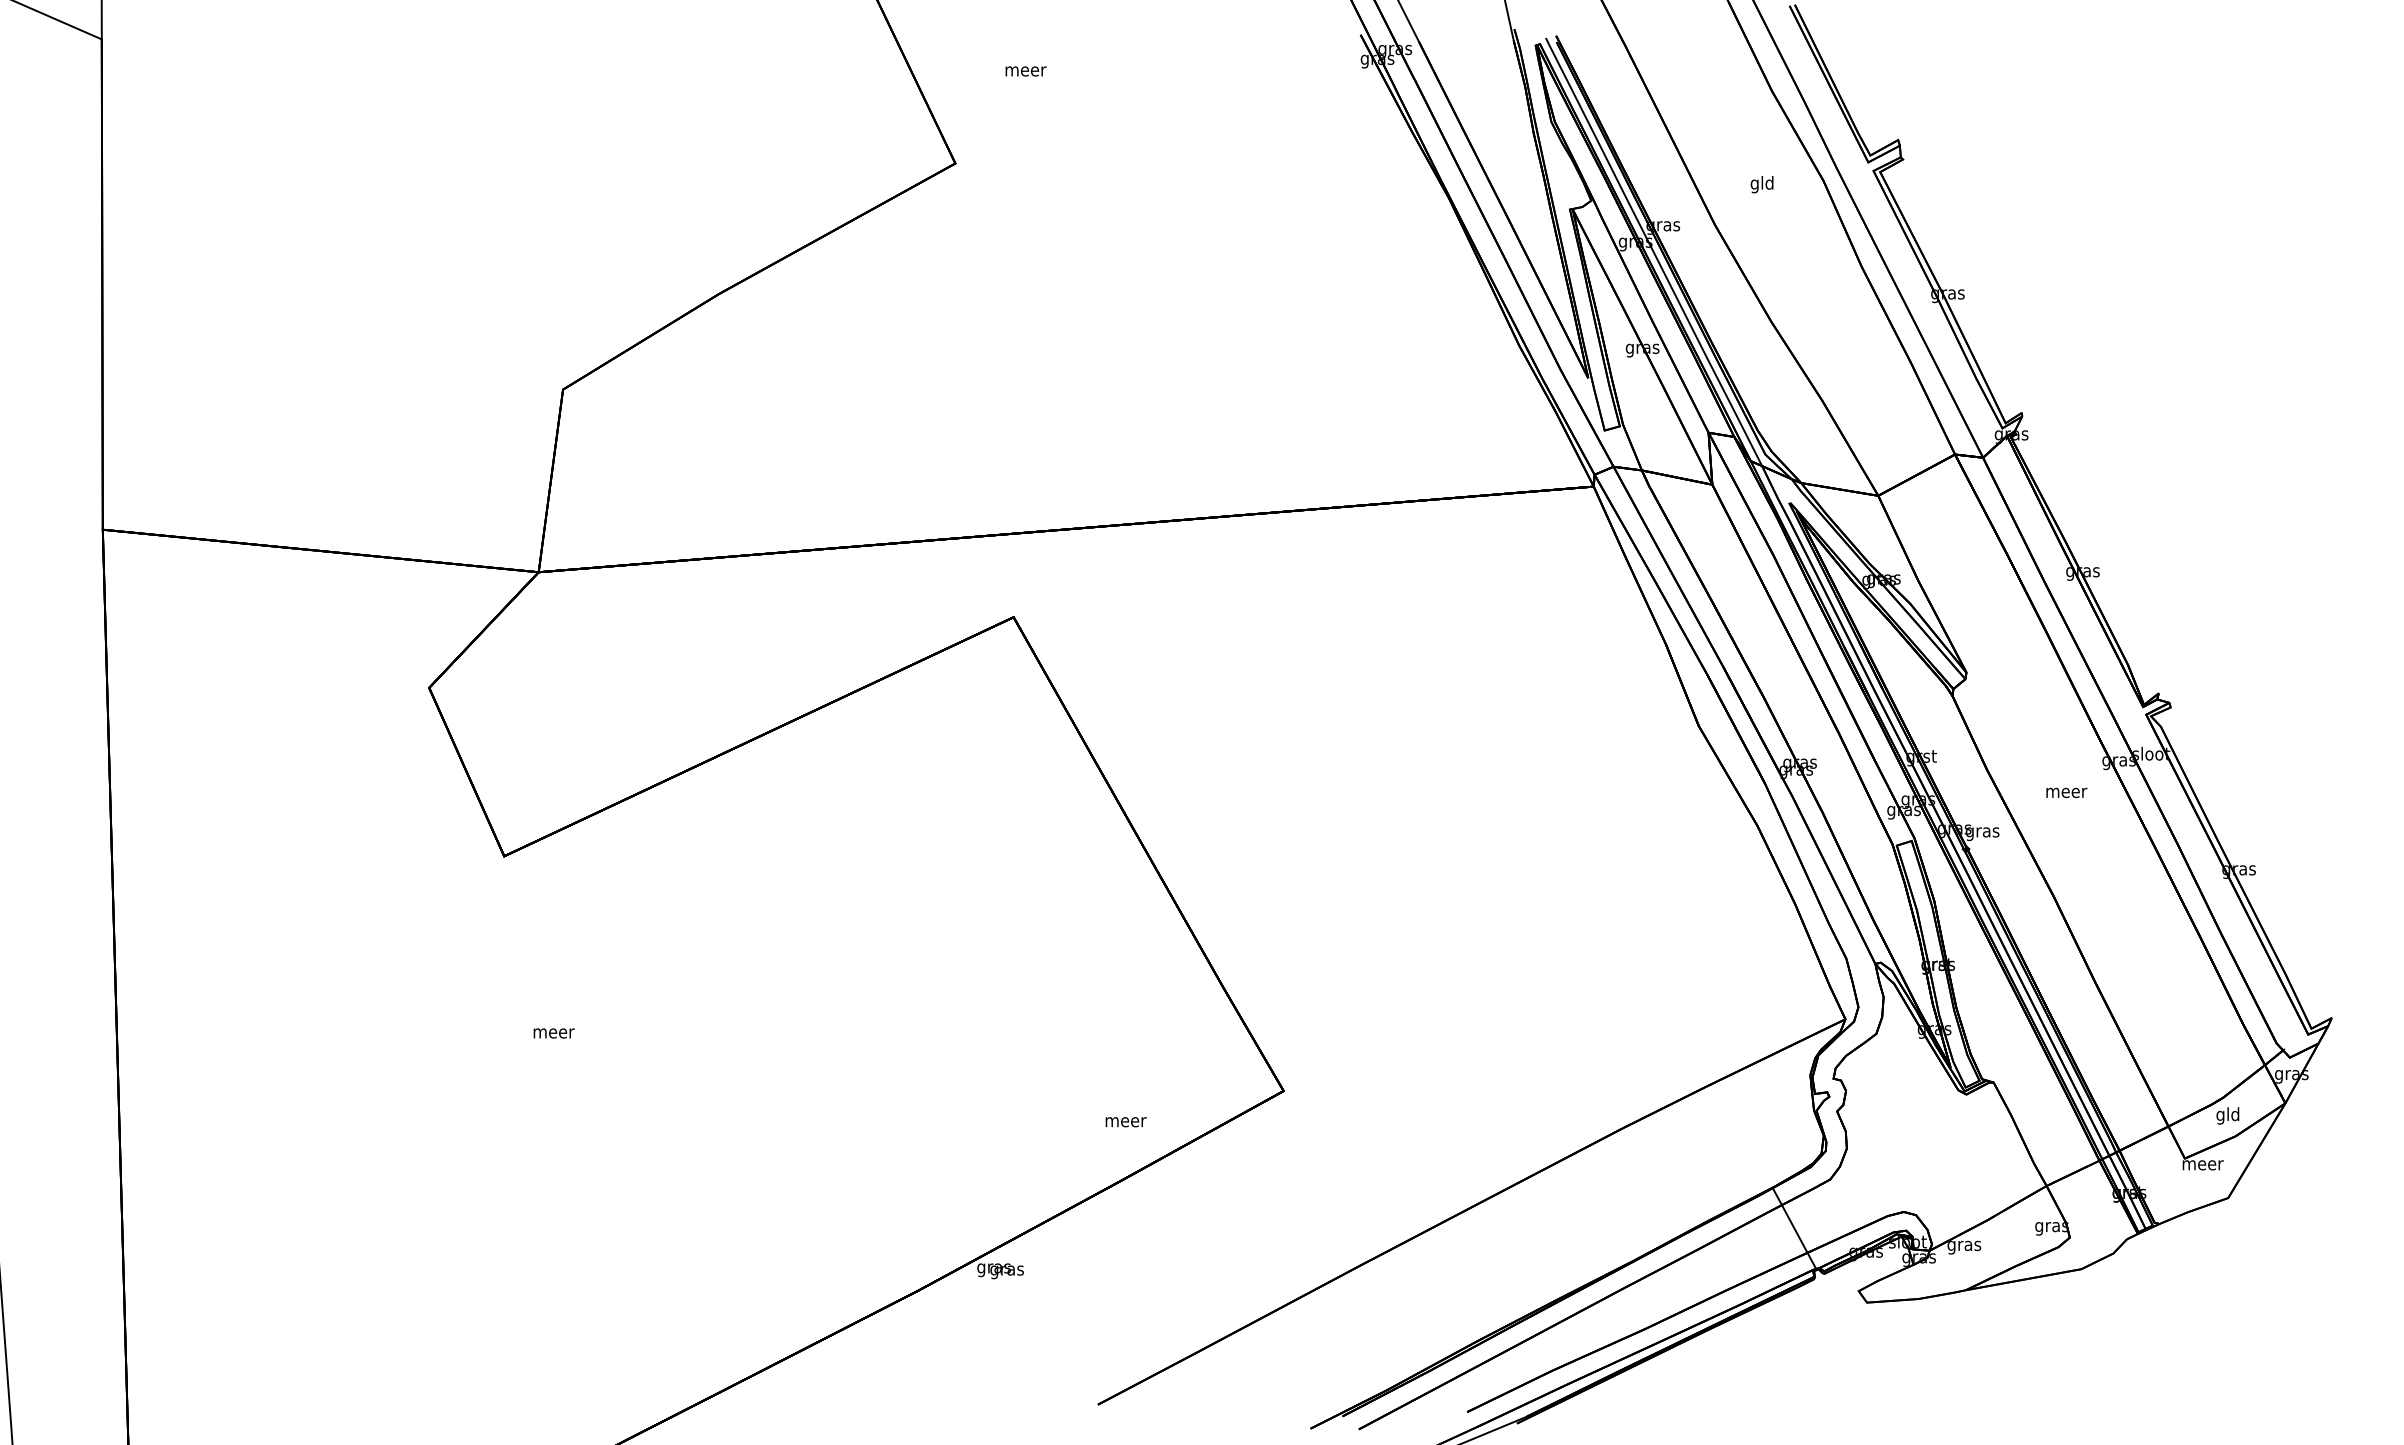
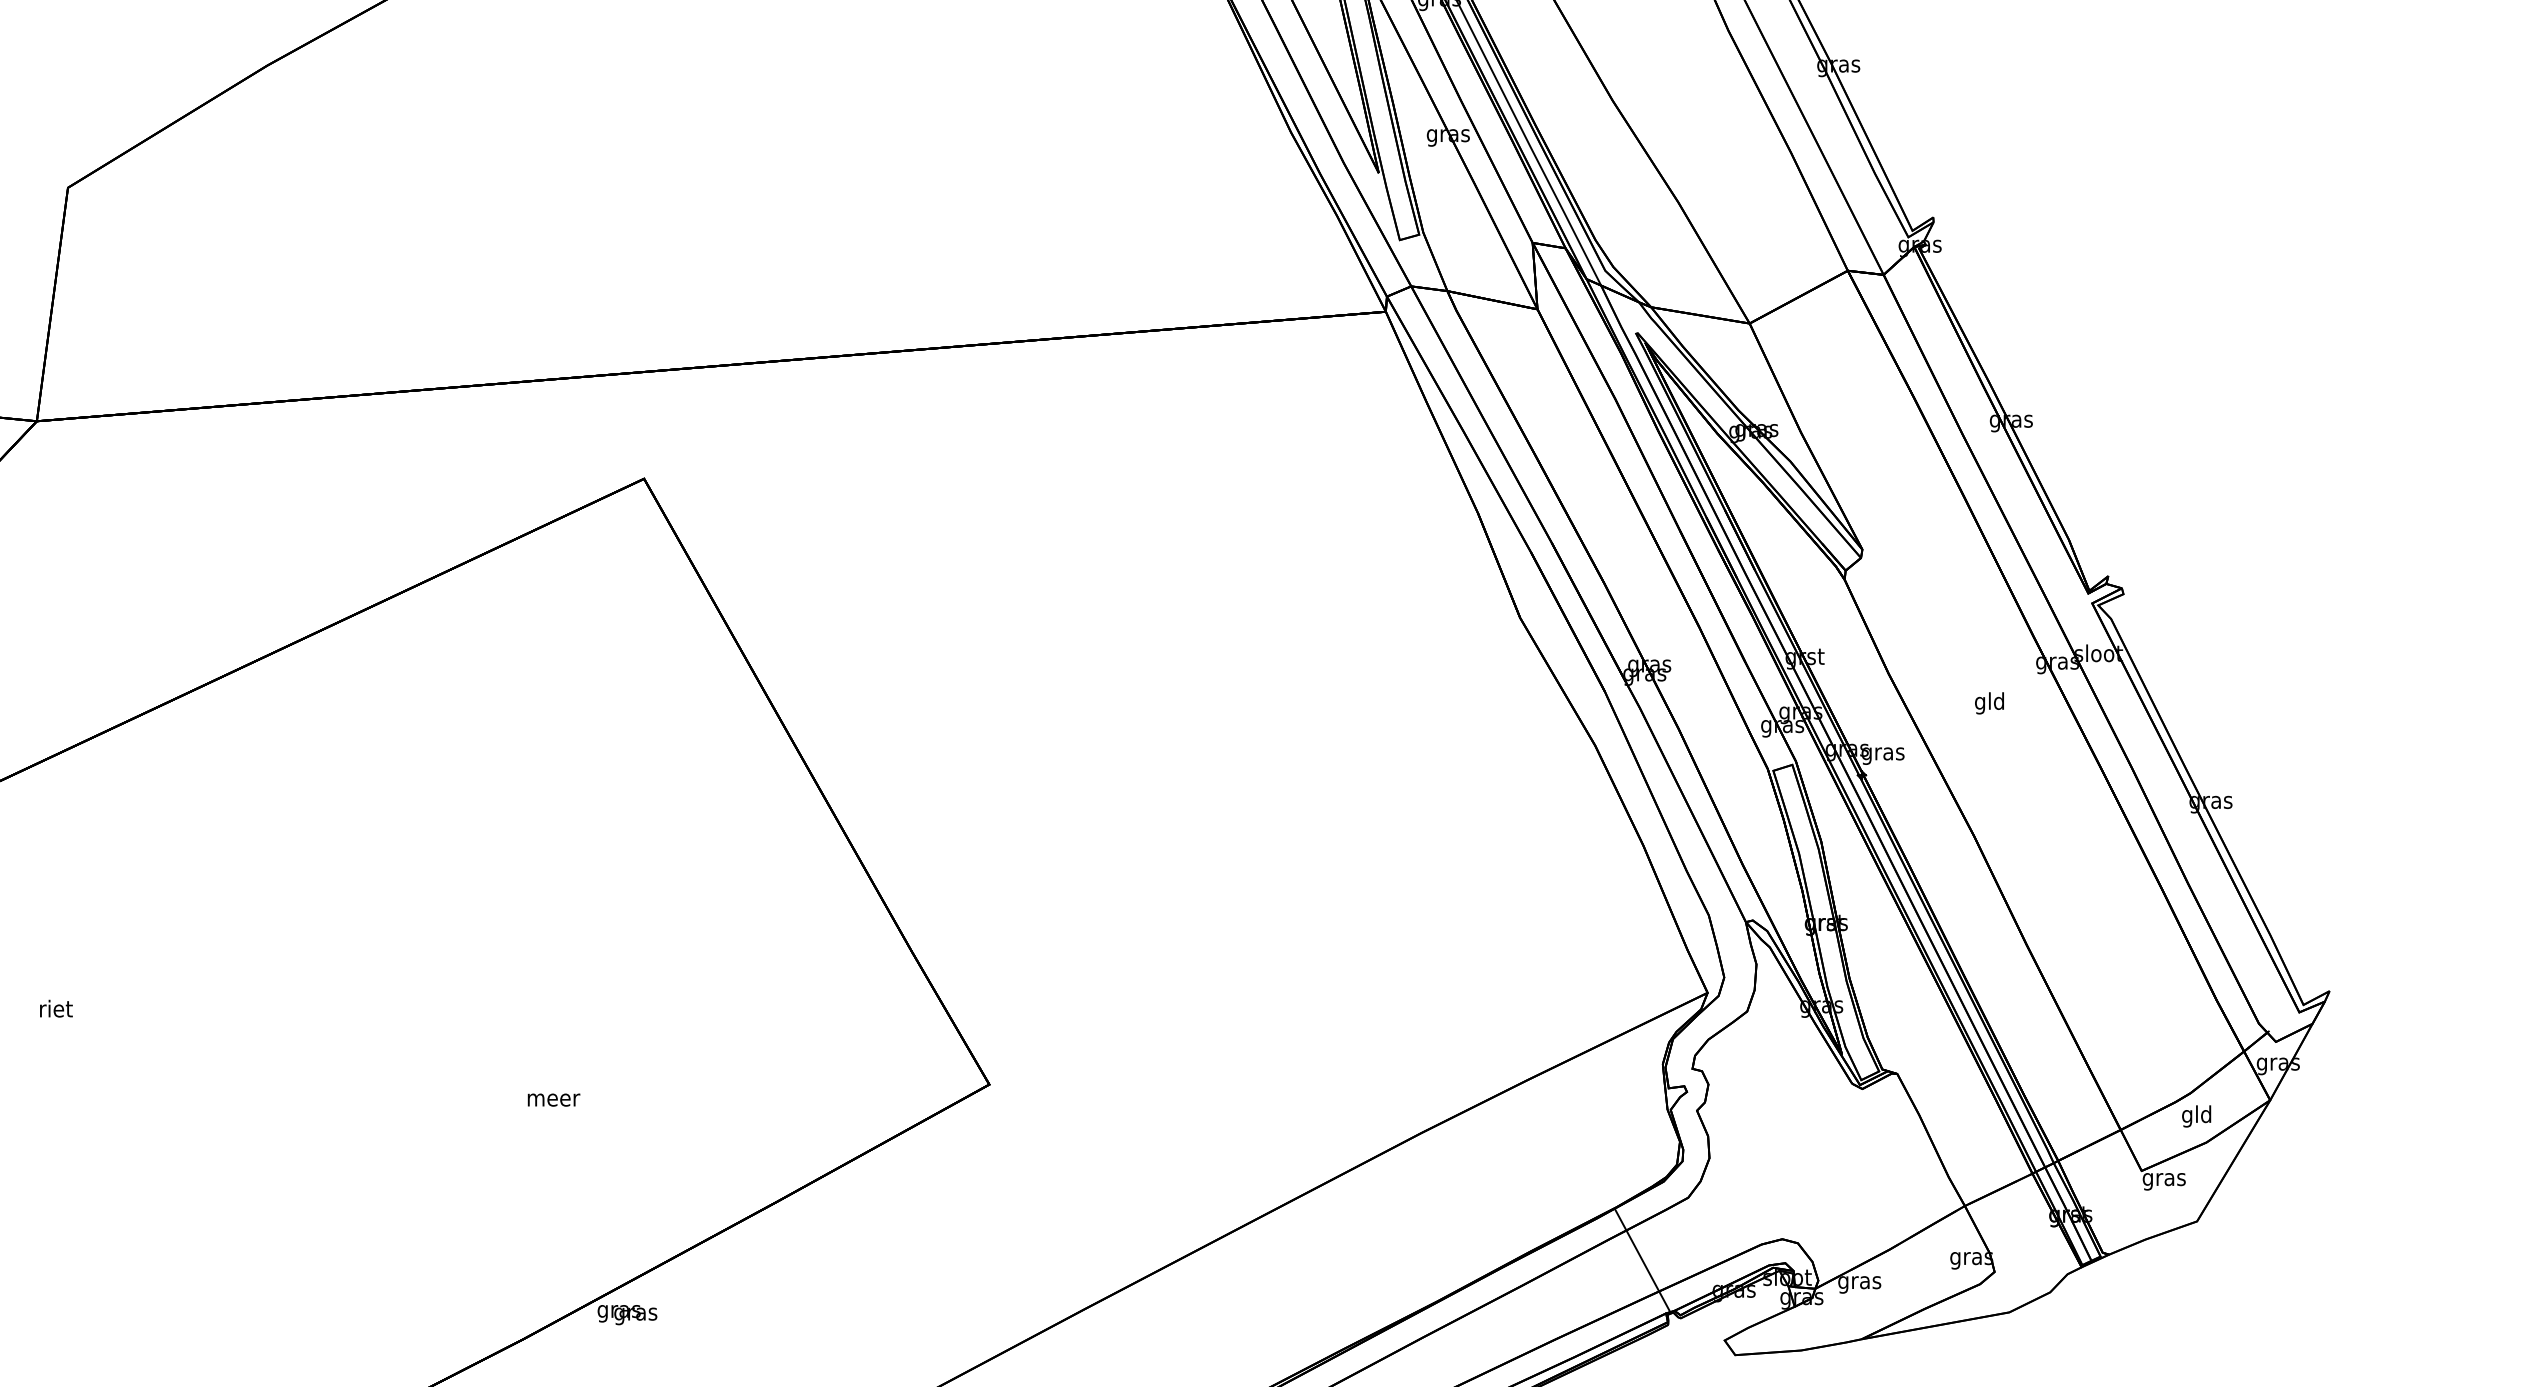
text: (2066, 792) -> (1990, 702), meer -> gld
text: (553, 1031) -> (55, 1008), meer -> riet
text: (1125, 1122) -> (553, 1100), moved
text: (2202, 1166) -> (2164, 1181), meer -> gras

